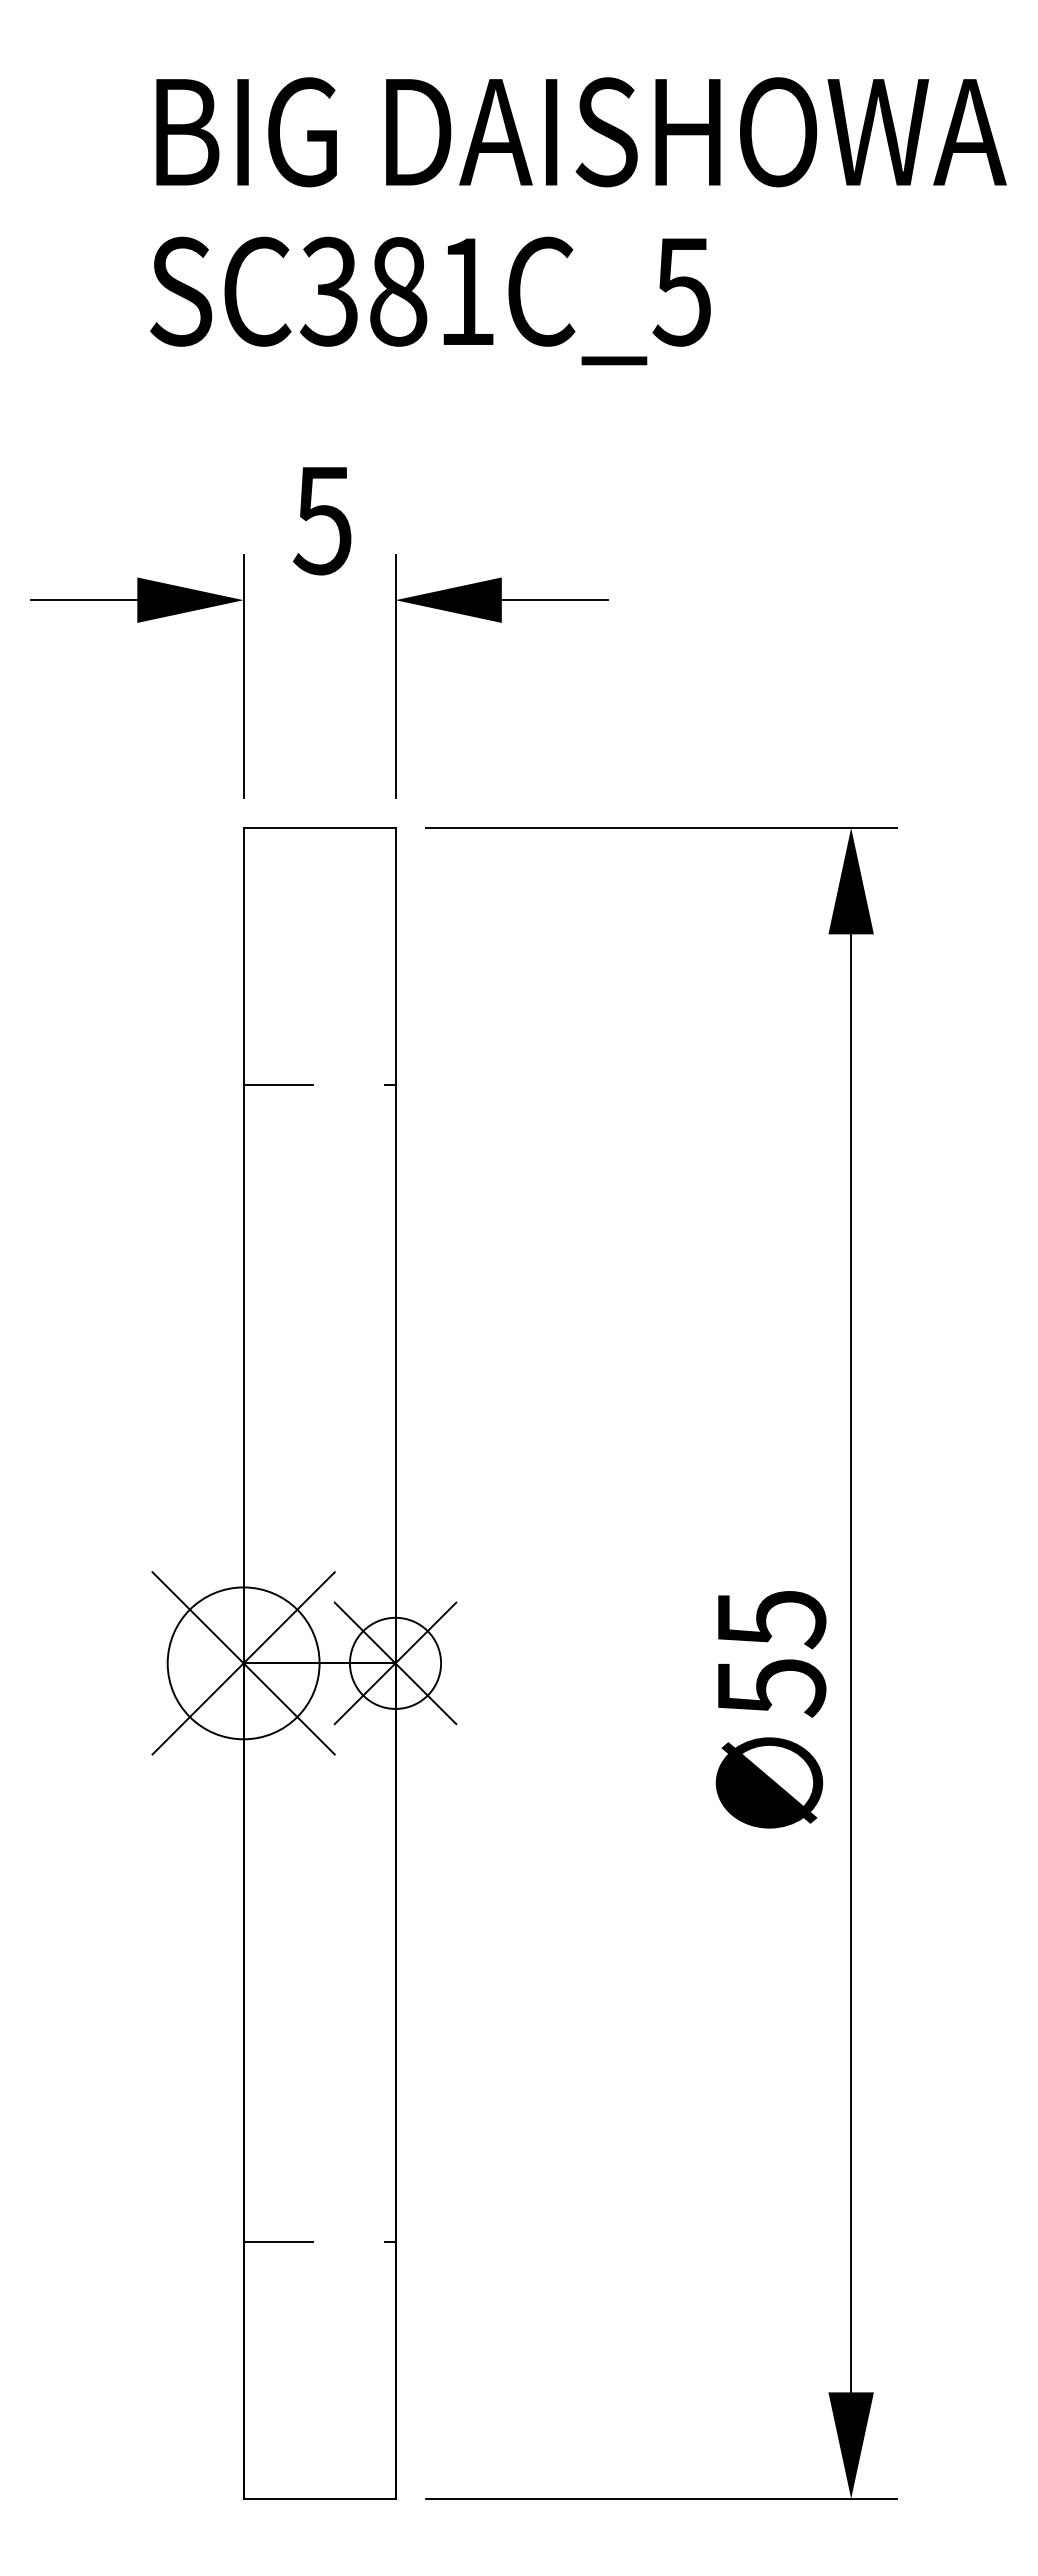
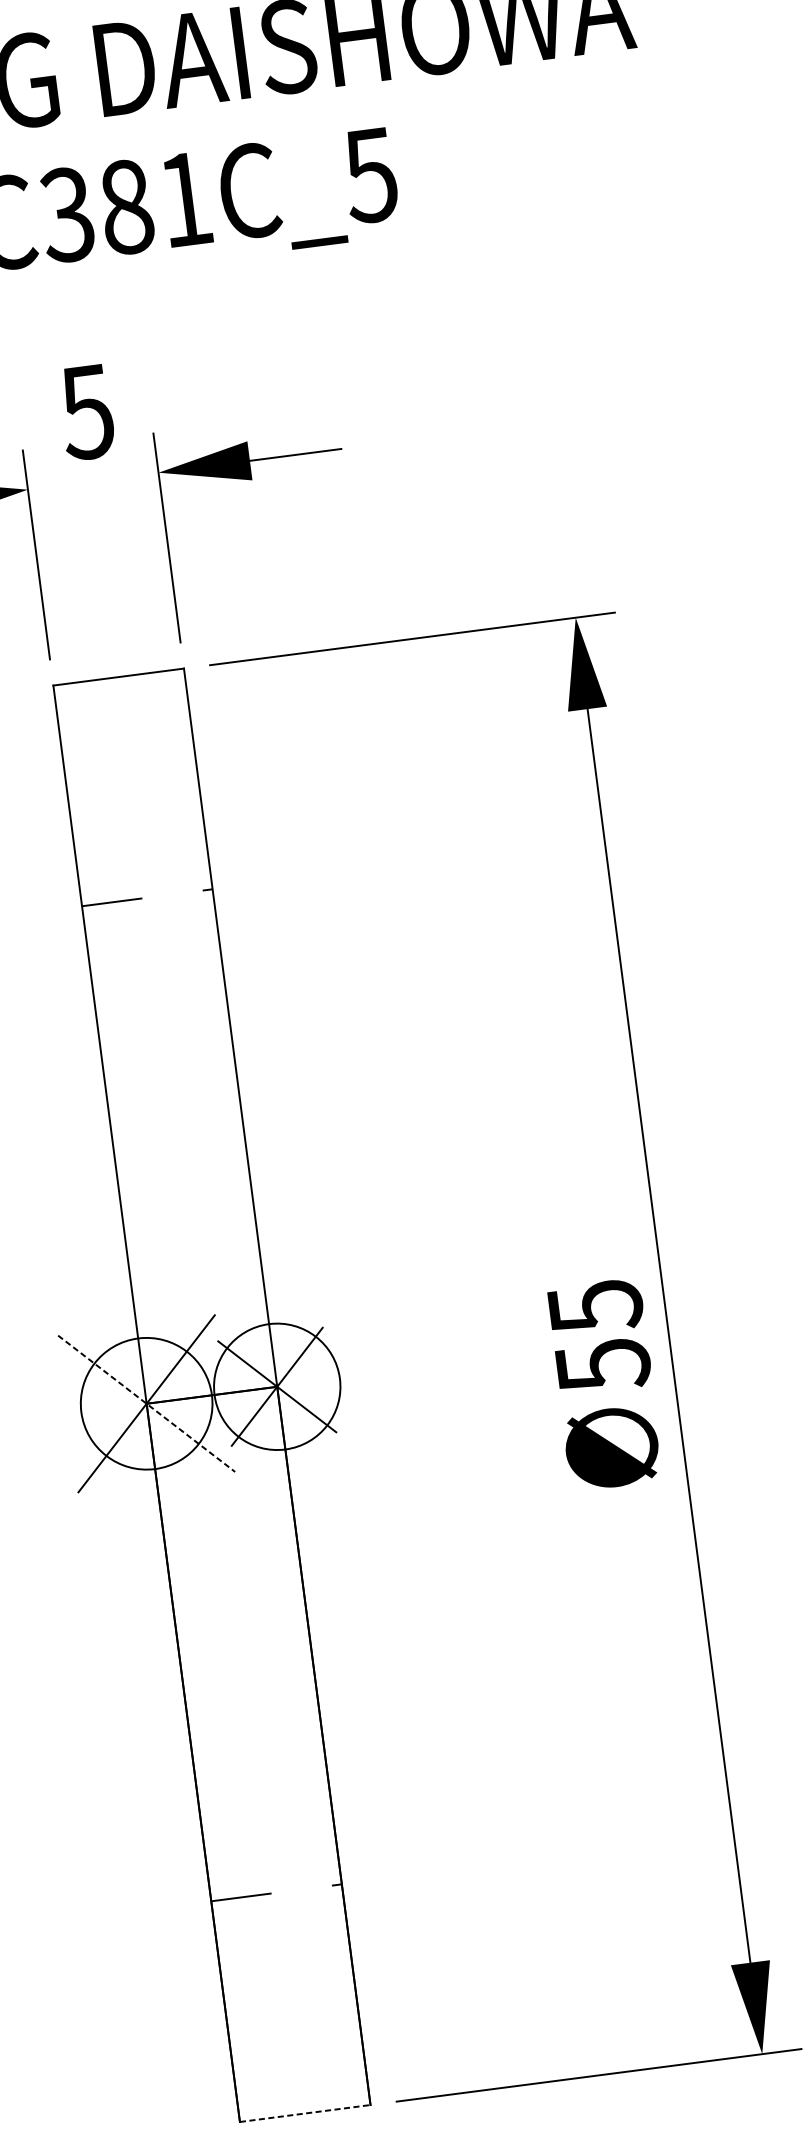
circle: (395, 1662) -> (277, 1386), size x1.6
line: (243, 1663) -> (146, 1403), solid -> dashed
line: (319, 2498) -> (305, 2113), solid -> dashed

